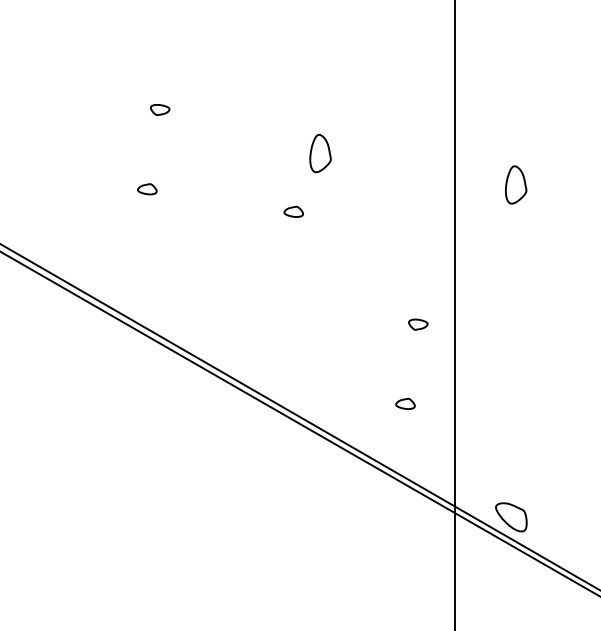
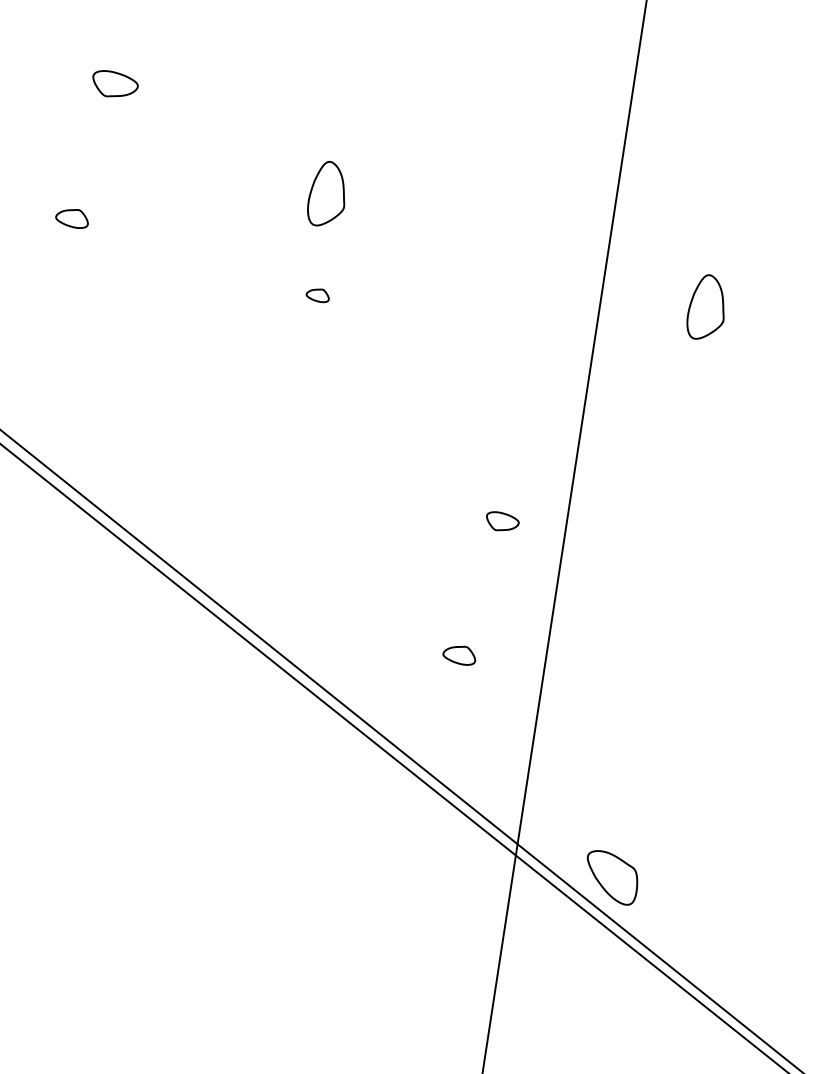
part: (160, 110) -> (115, 86), size x1.4
part: (320, 153) -> (327, 194), moved
part: (293, 211) -> (317, 294), size x0.7

